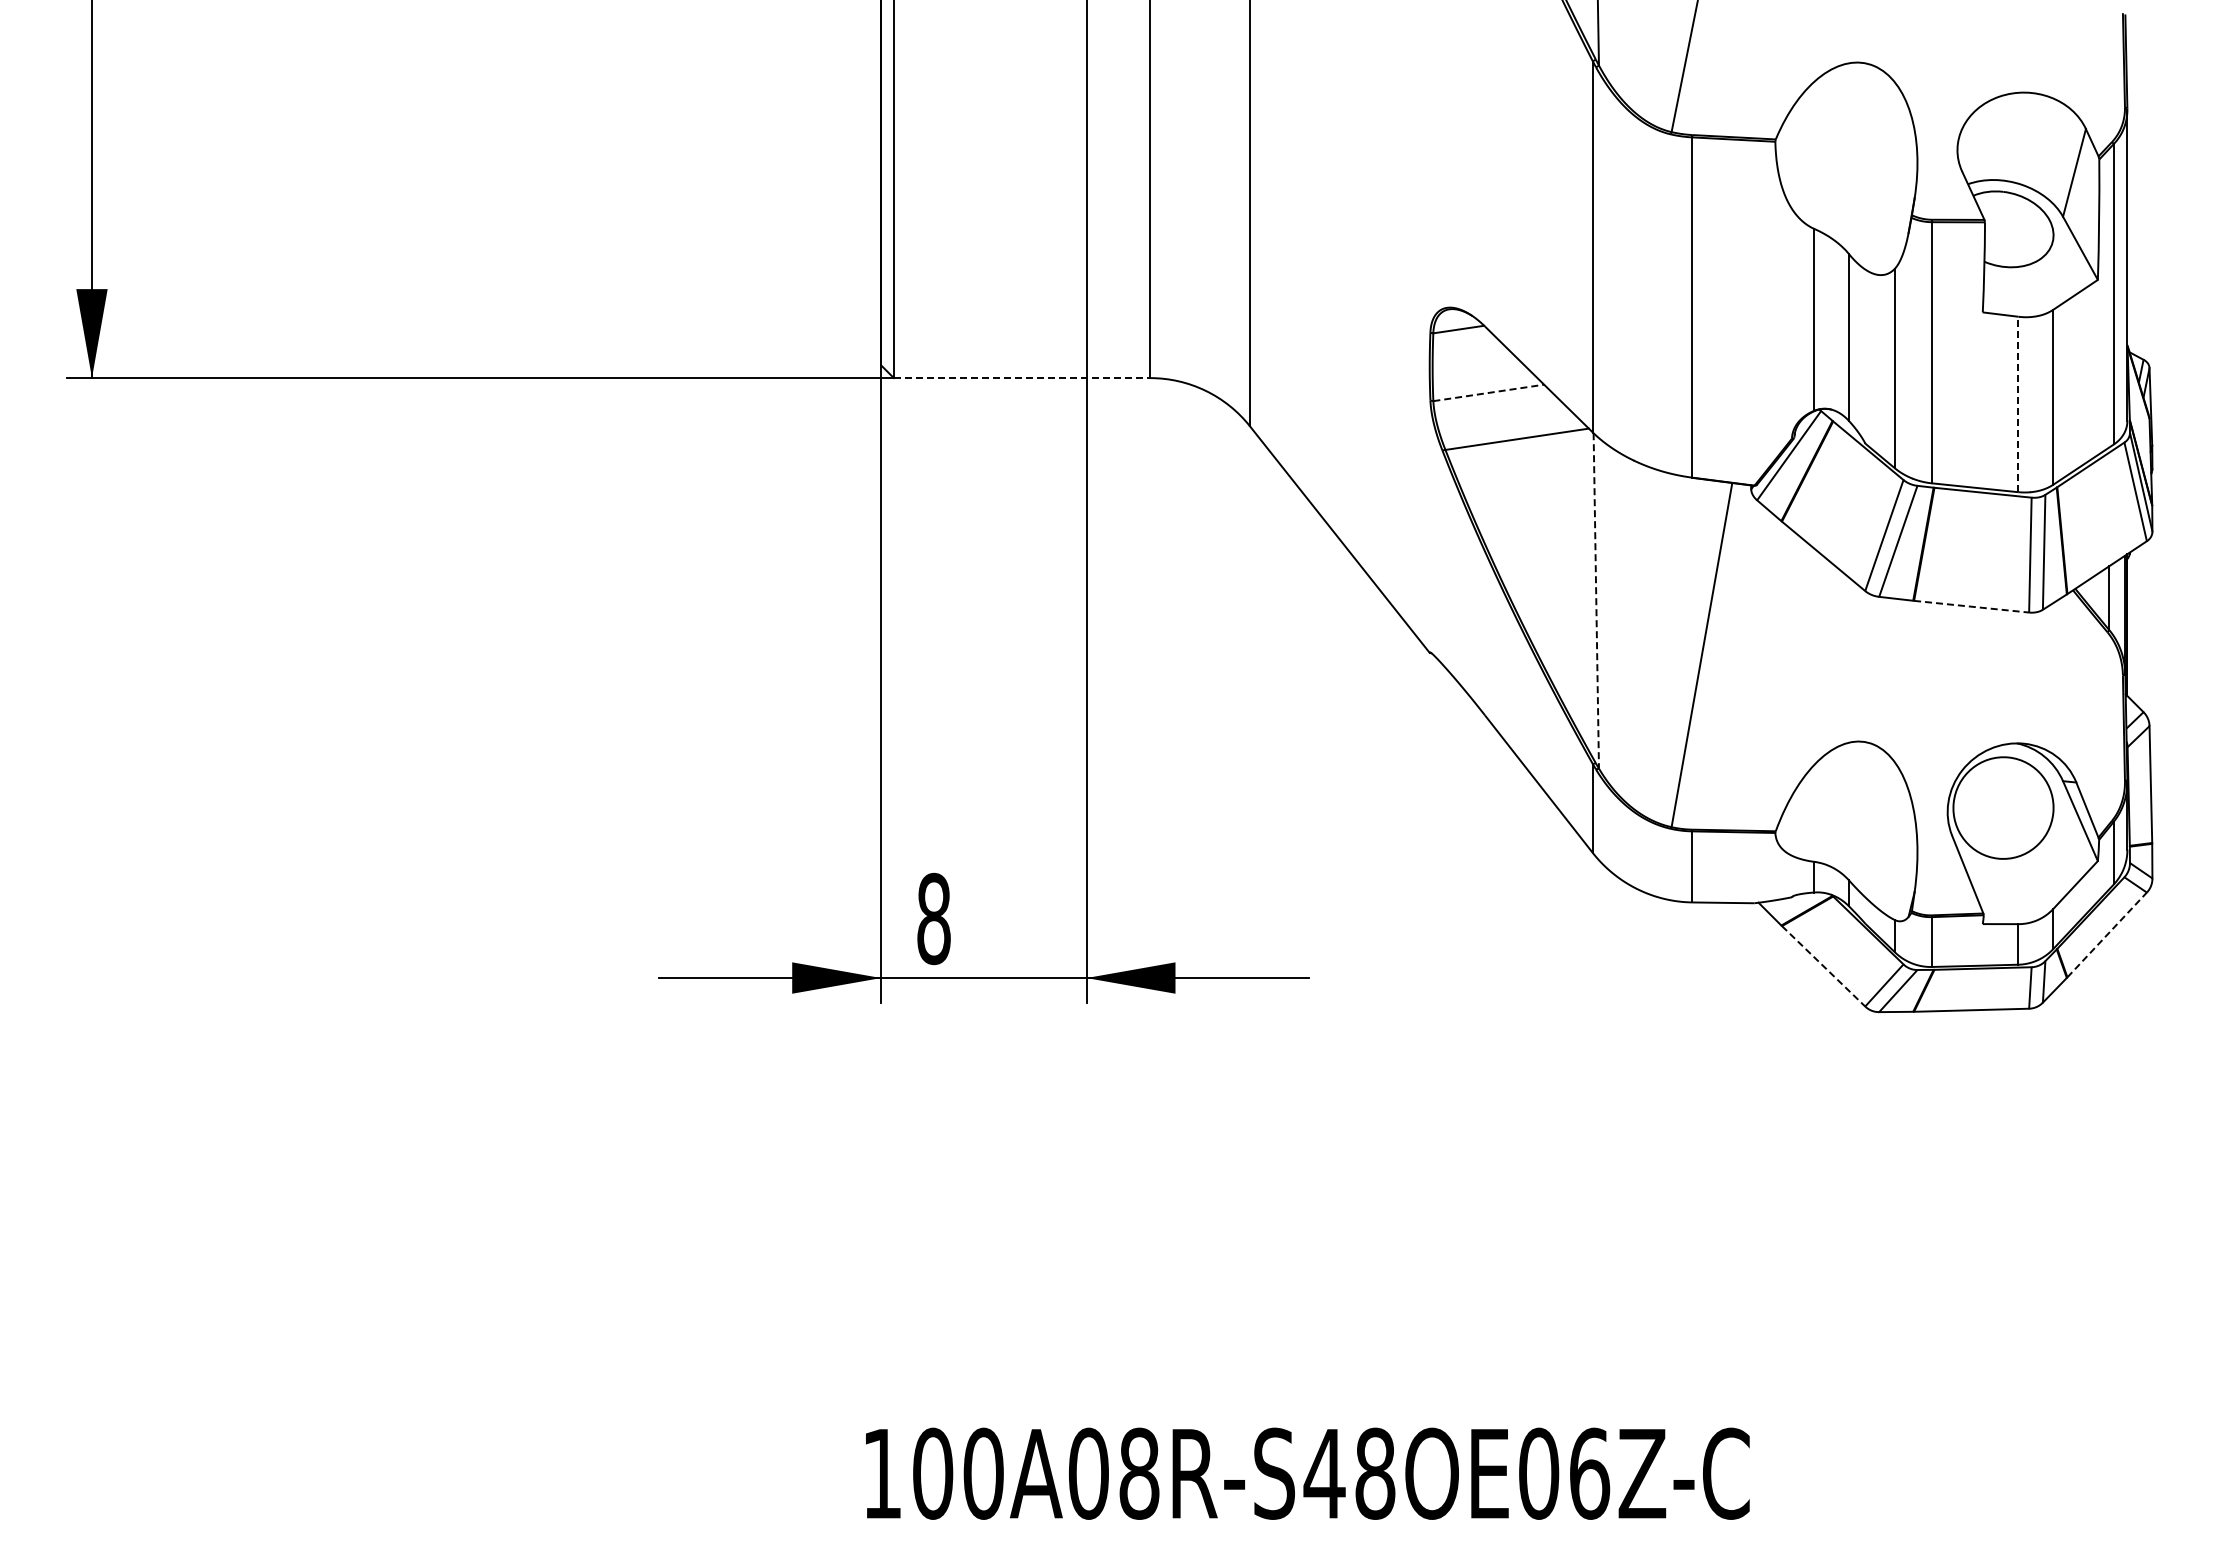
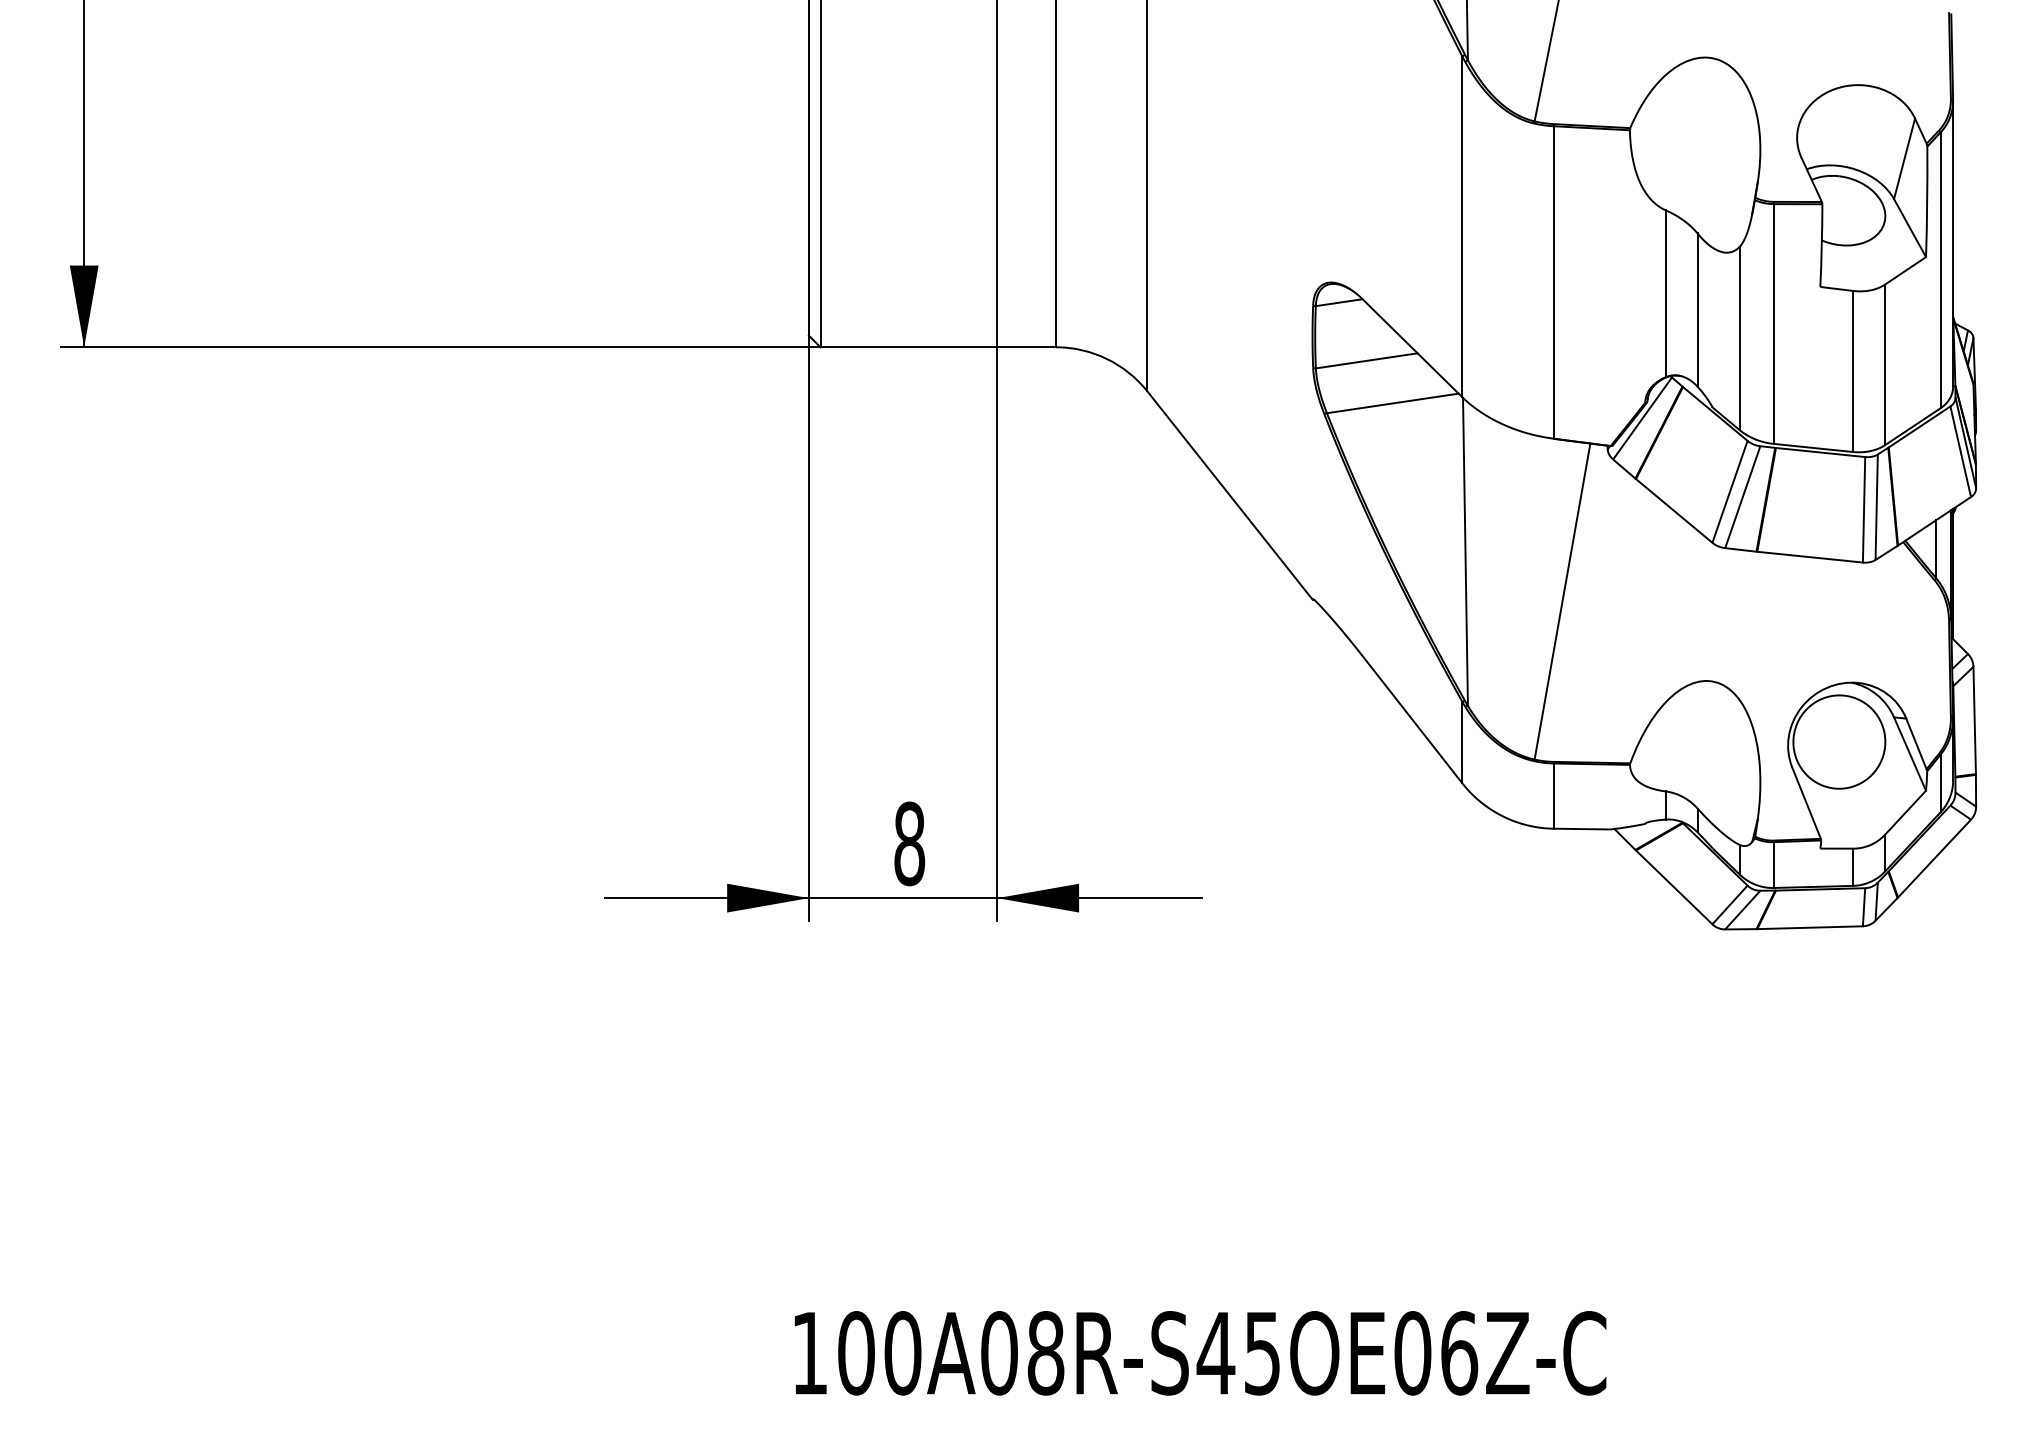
line: (1022, 378) -> (938, 347), dashed -> solid
line: (1489, 392) -> (1367, 360), dashed -> solid
line: (2018, 404) -> (1853, 371), dashed -> solid
line: (1596, 600) -> (1465, 551), dashed -> solid
line: (1971, 606) -> (1809, 556), dashed -> solid
text: (933, 918) -> (909, 843), moved
line: (2107, 934) -> (1934, 858), dashed -> solid
line: (1823, 966) -> (1674, 887), dashed -> solid
text: (1375, 1473) -> (1262, 1353), 100A08R-S48OE06Z-C -> 100A08R-S45OE06Z-C

